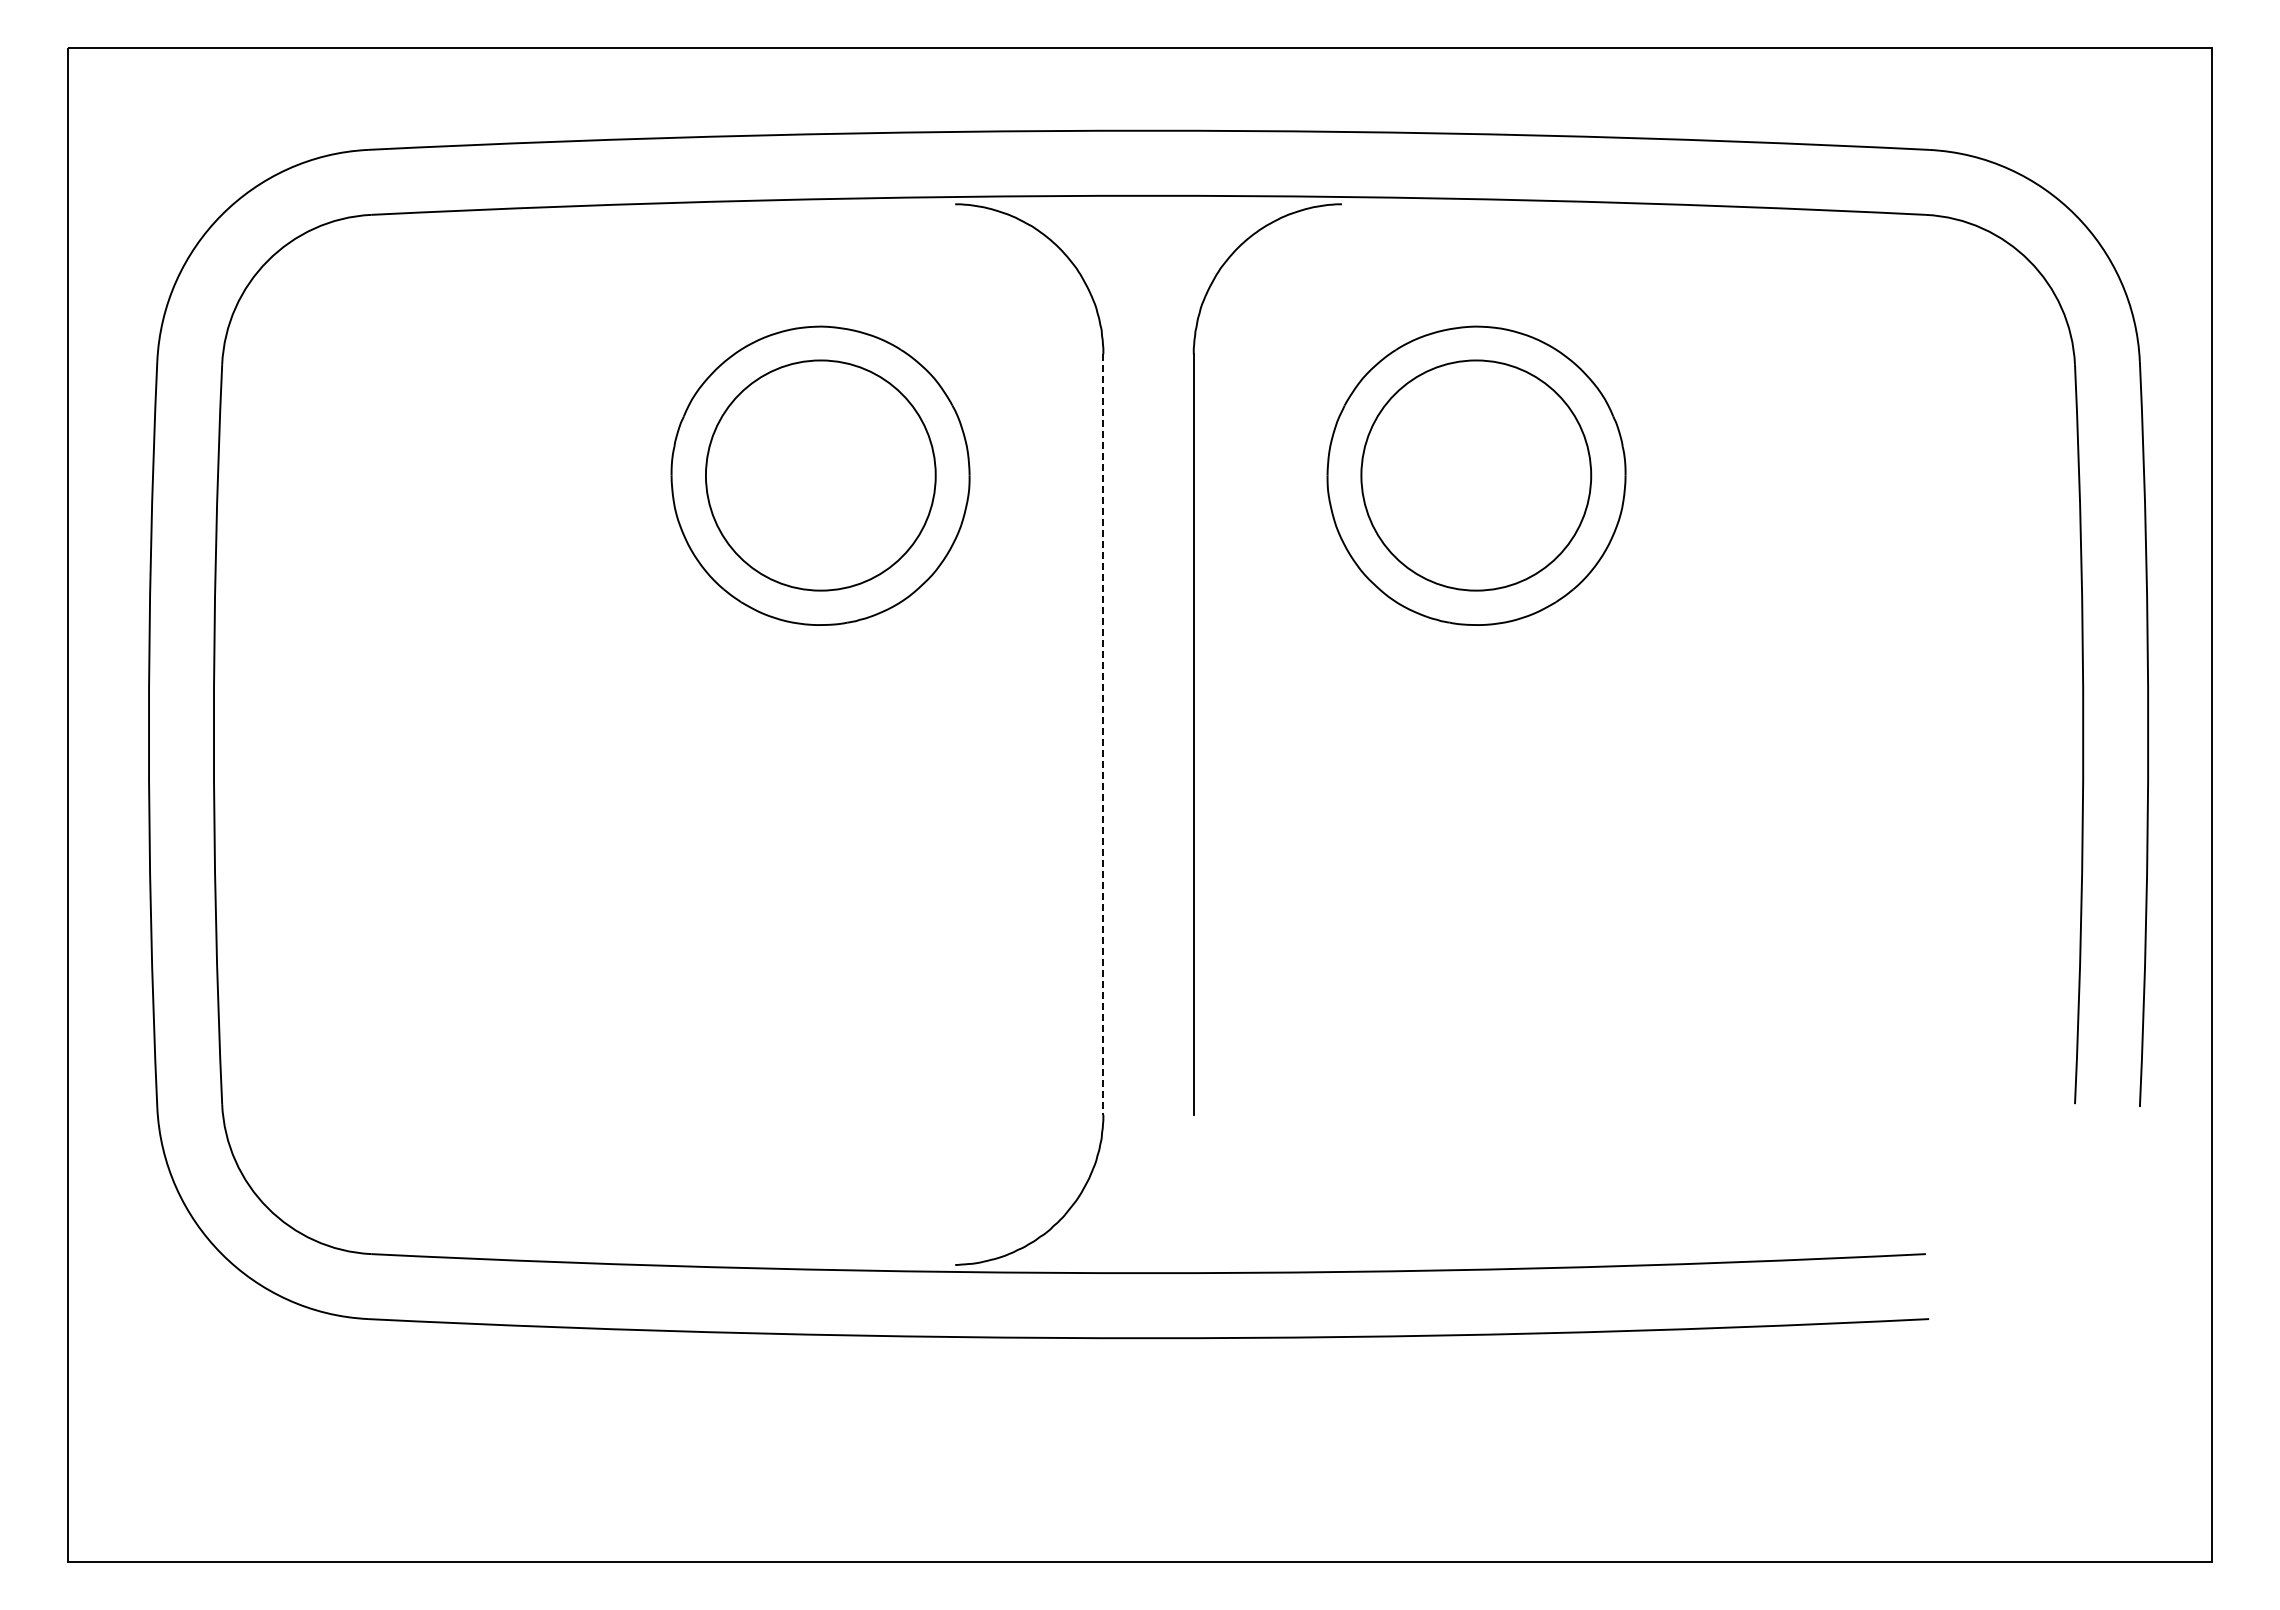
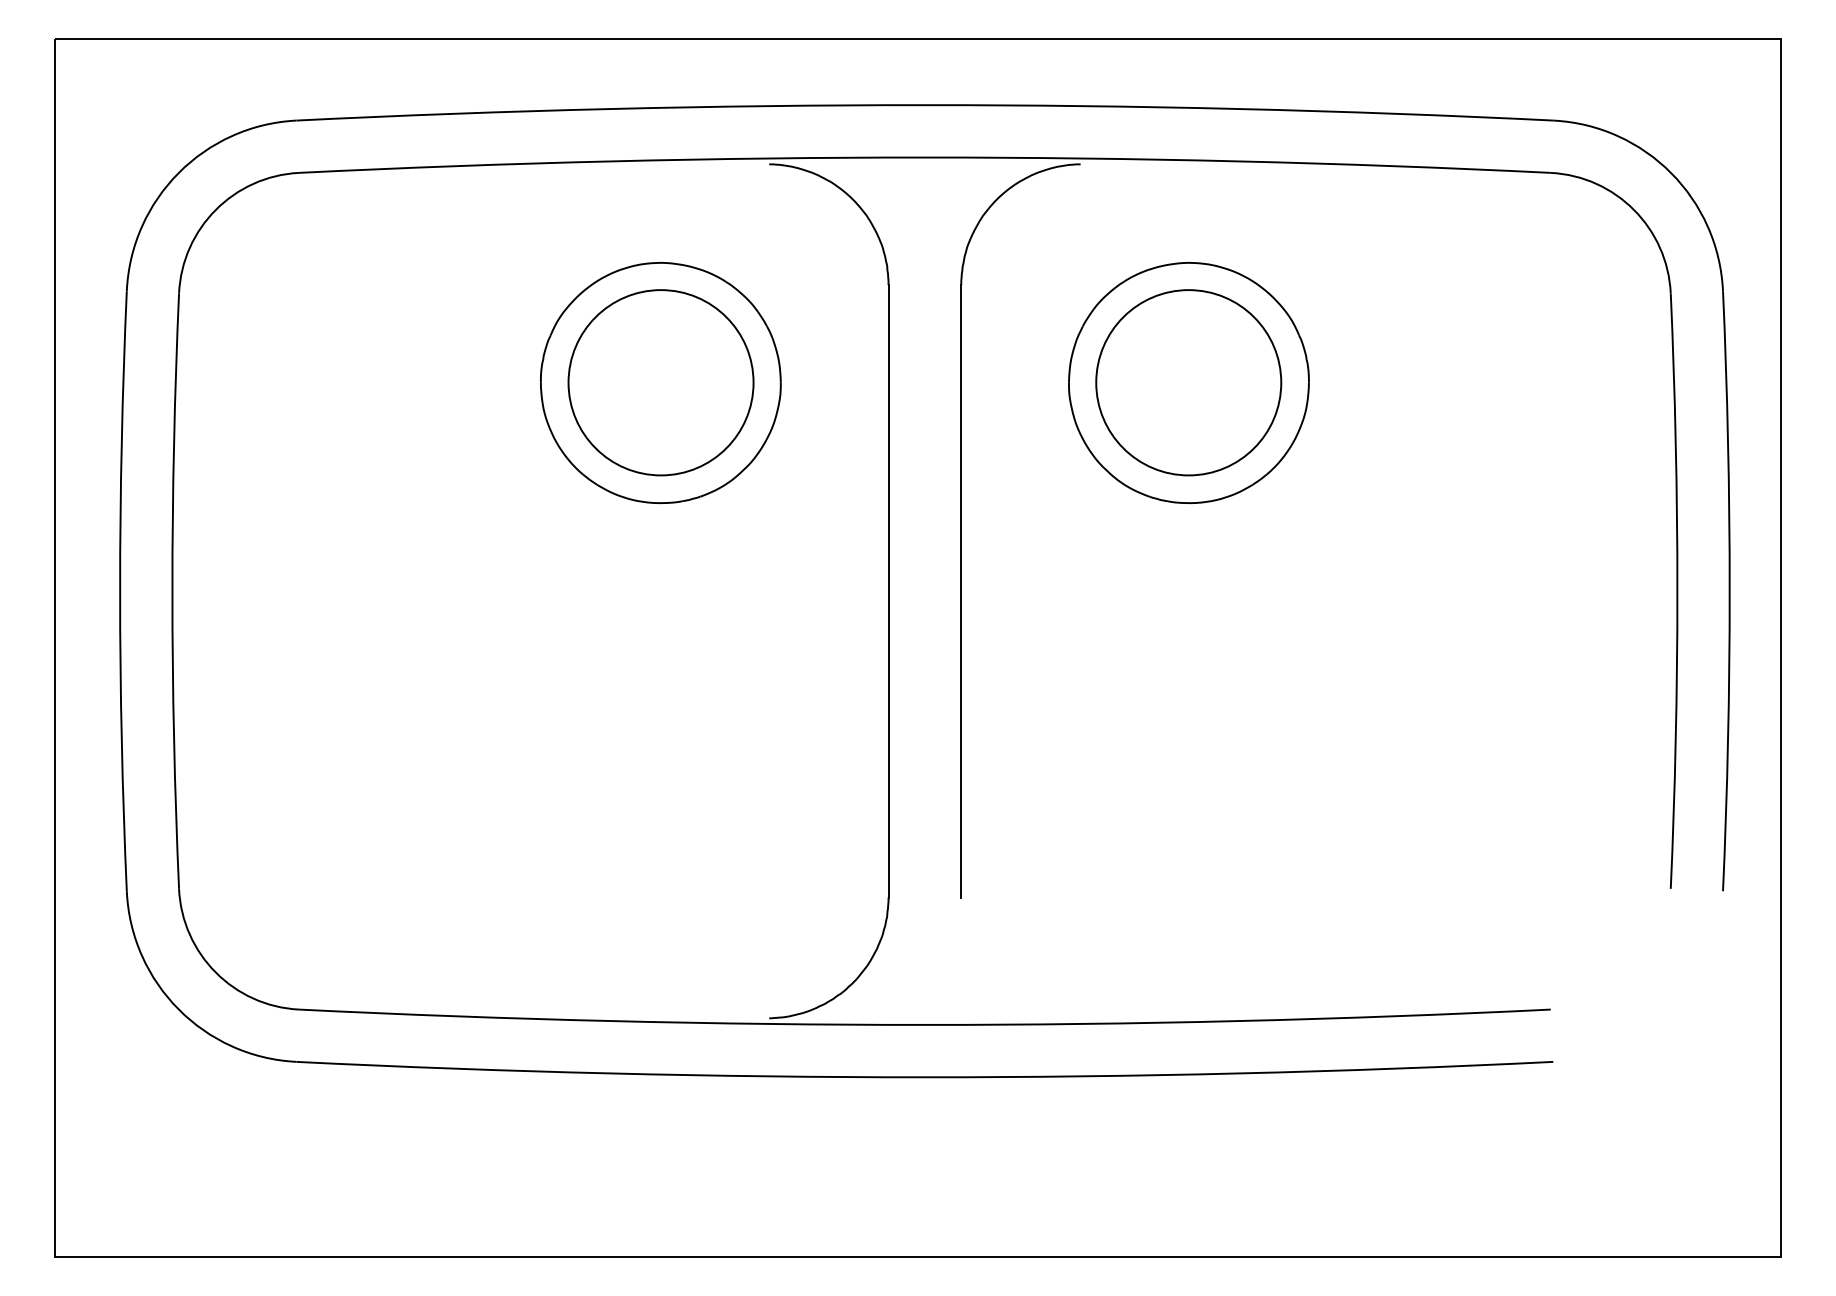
line: (1103, 735) -> (888, 592), dashed -> solid

